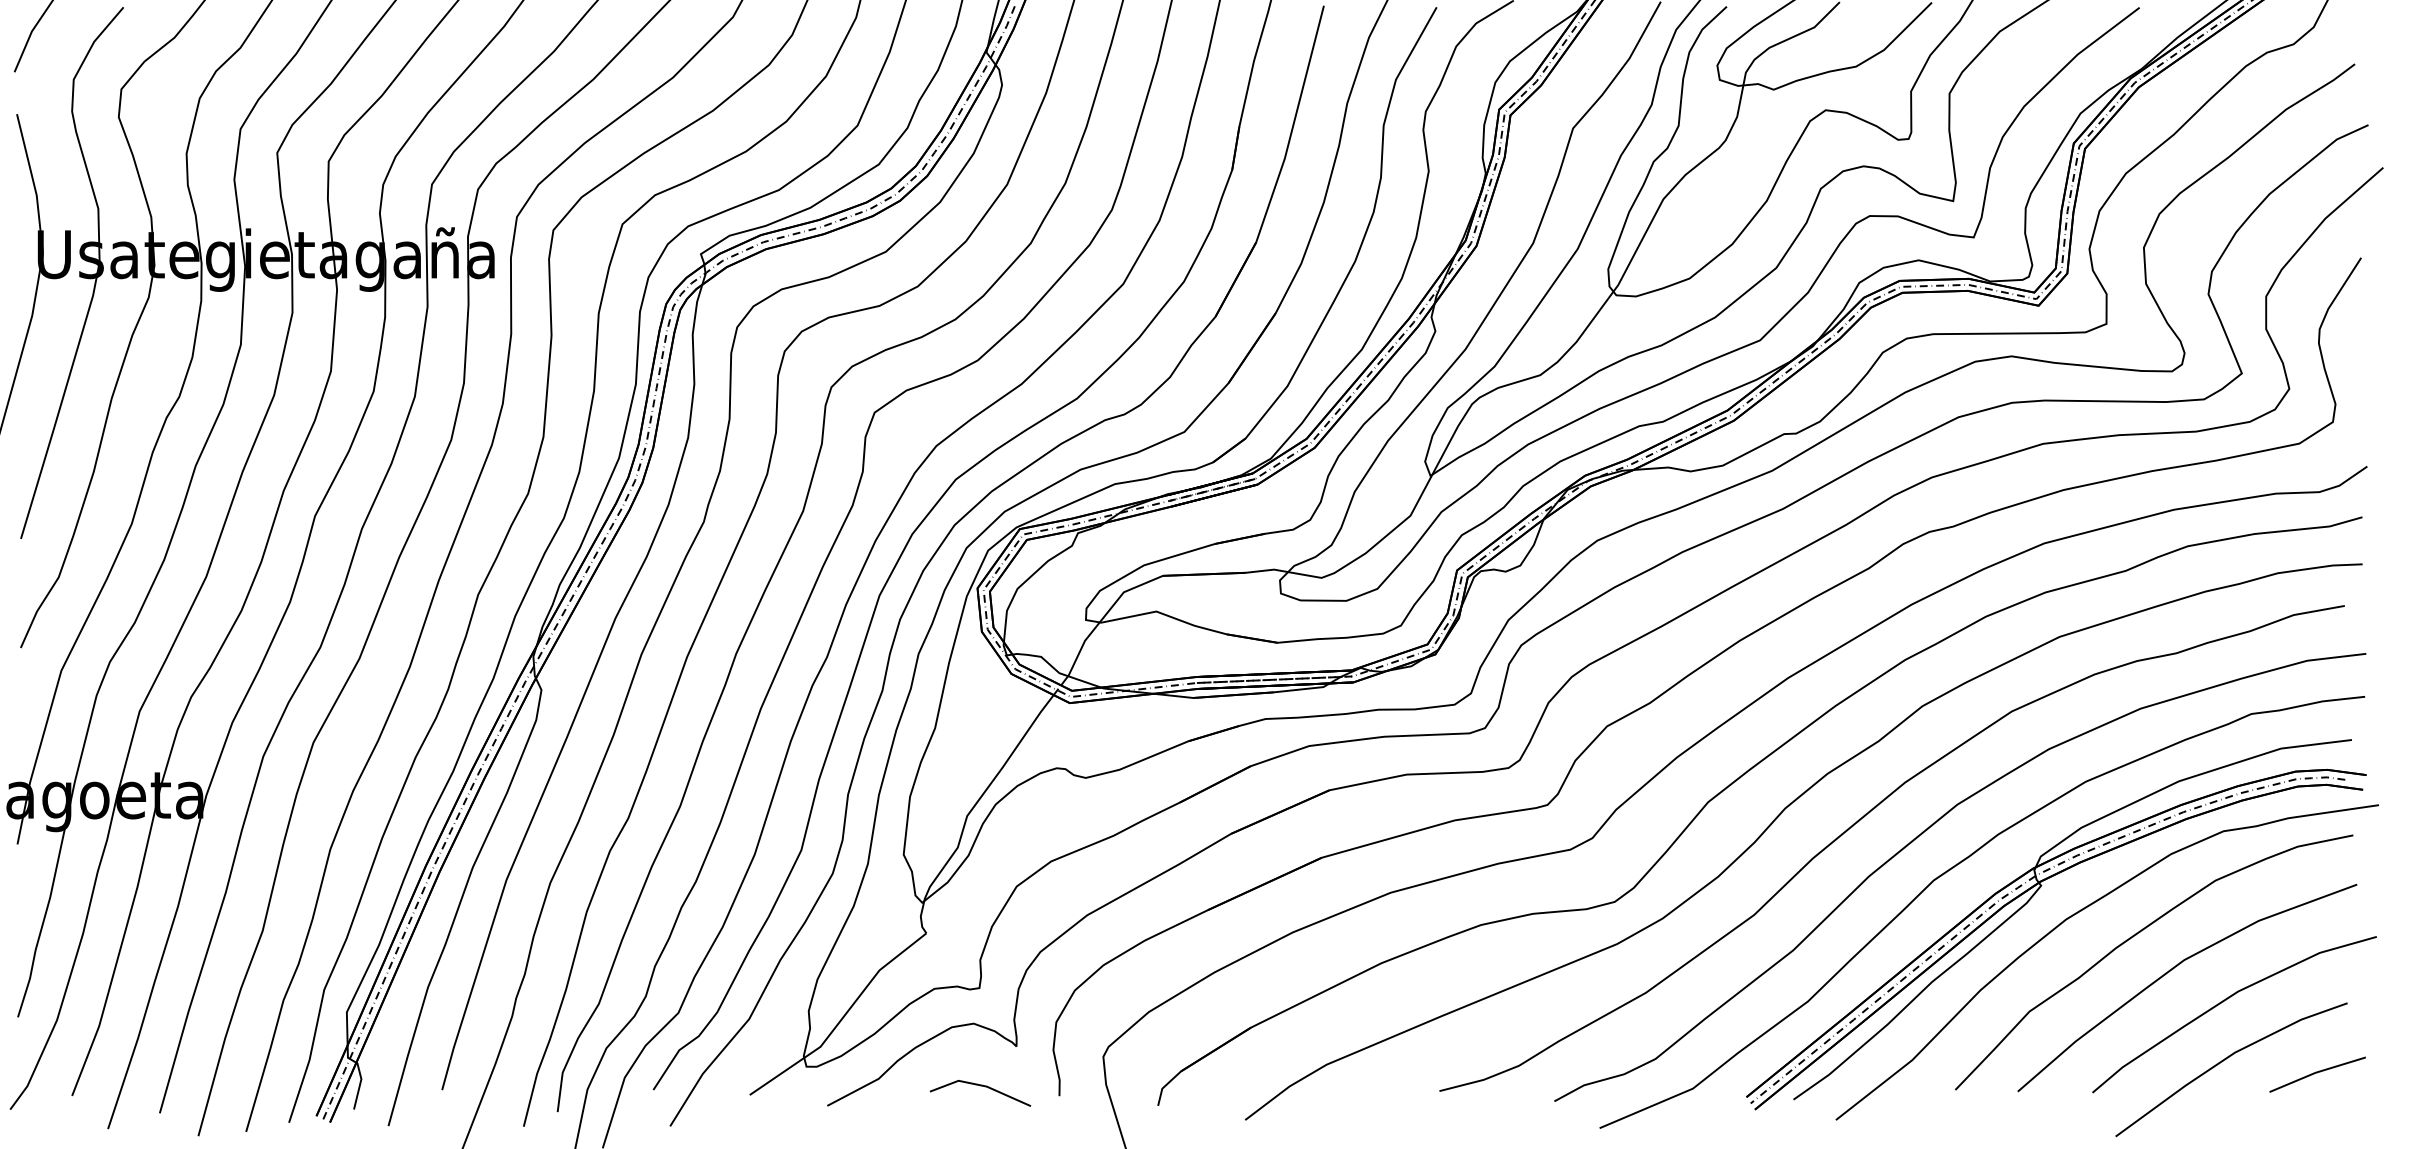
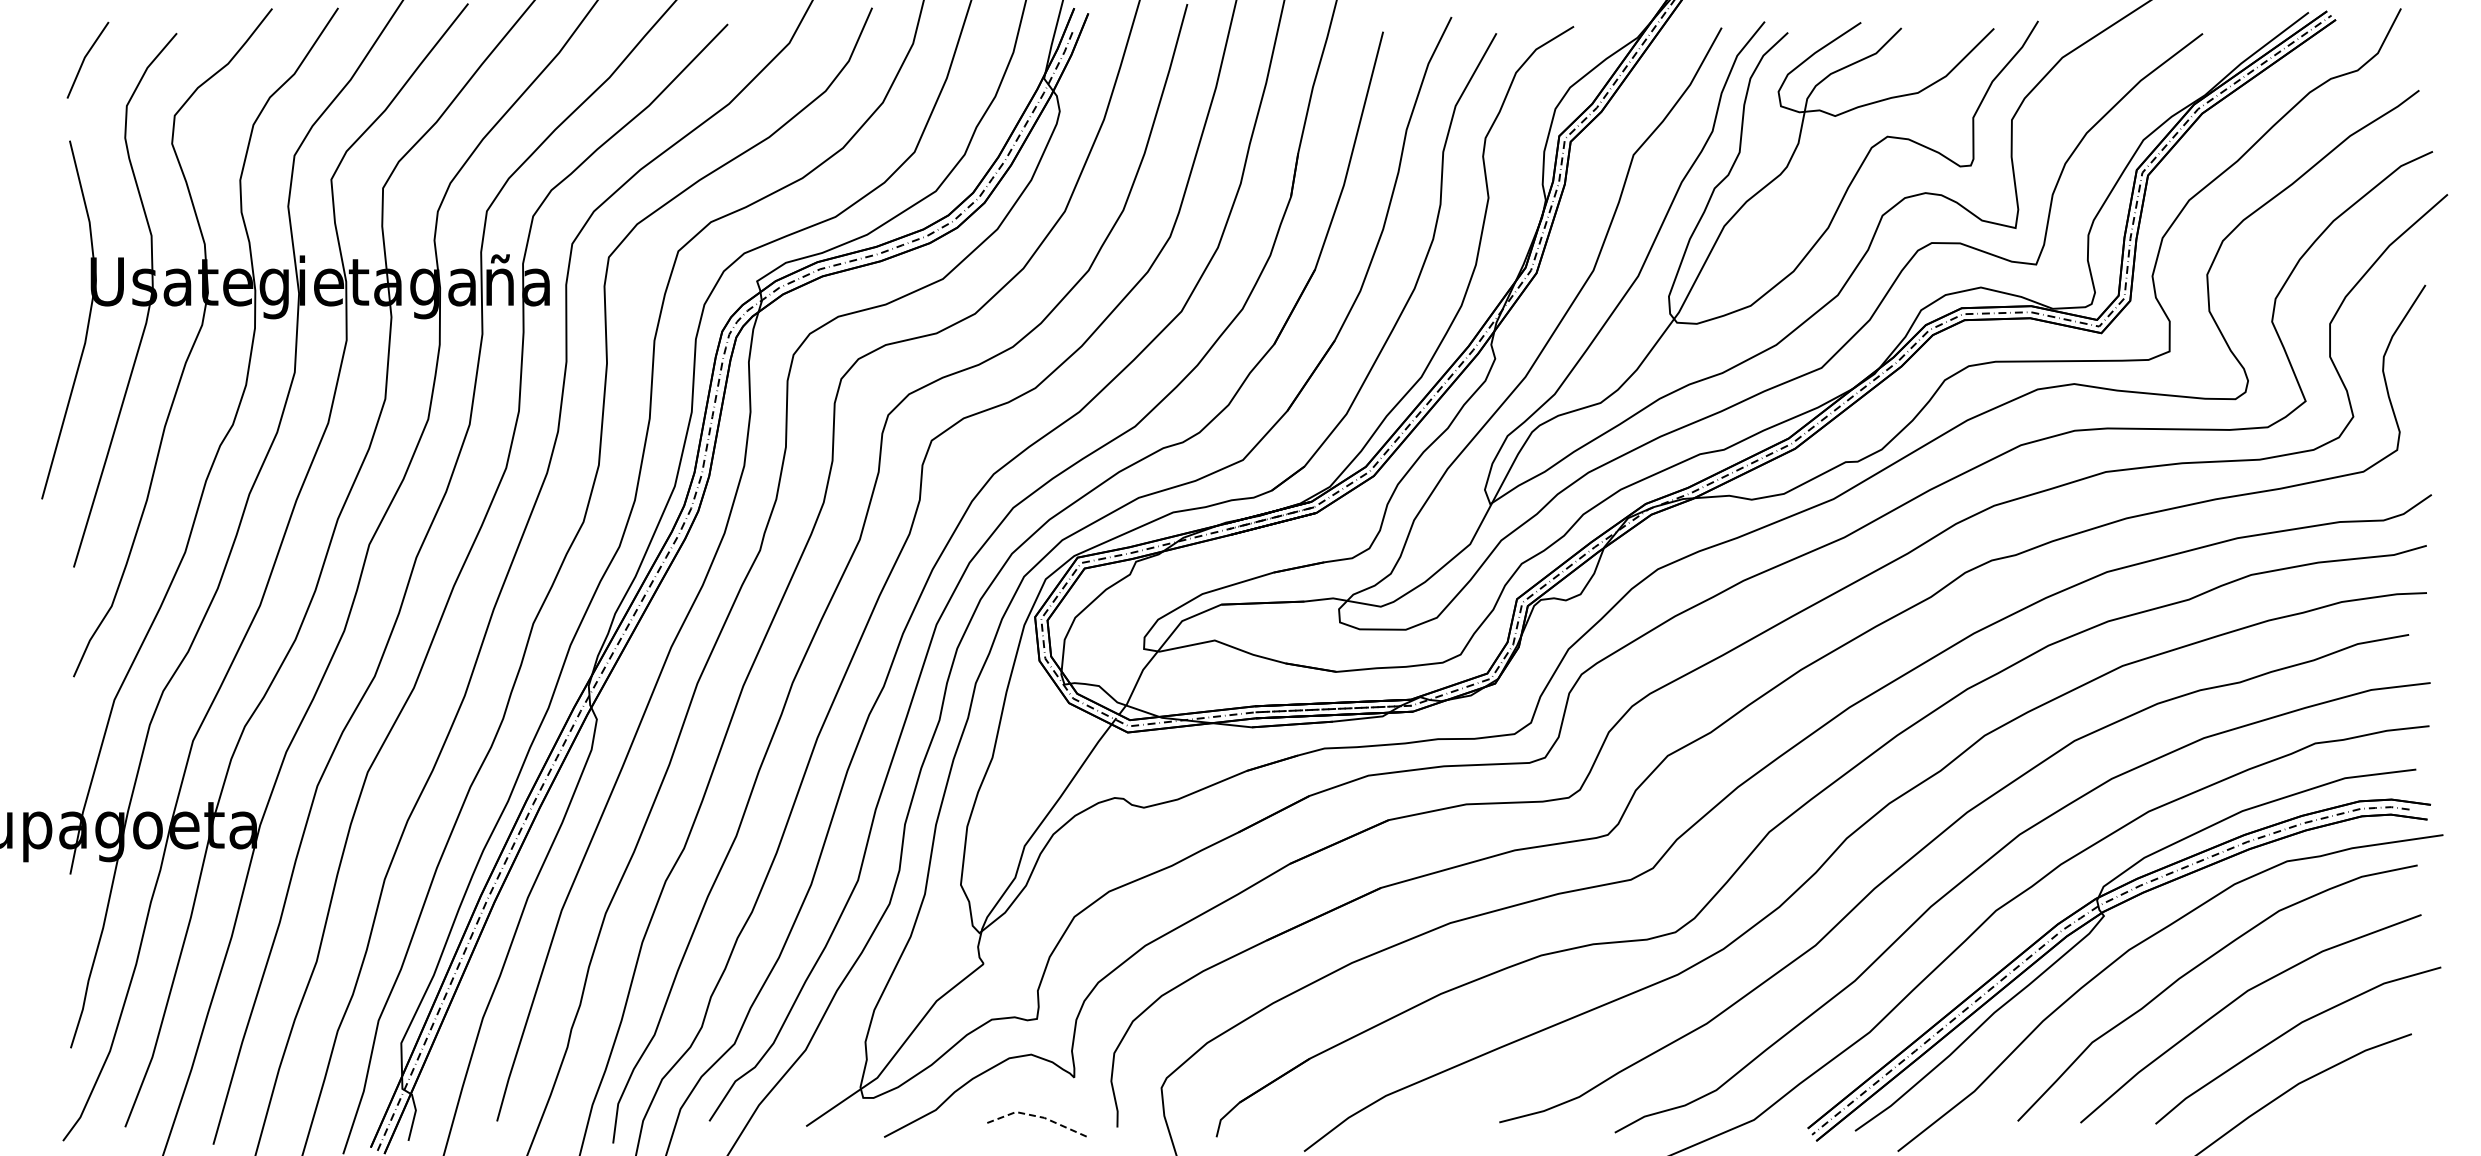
line: (2317, 1073) -> (2381, 1104), removed
line: (981, 1085) -> (1039, 1116), solid -> dashed

